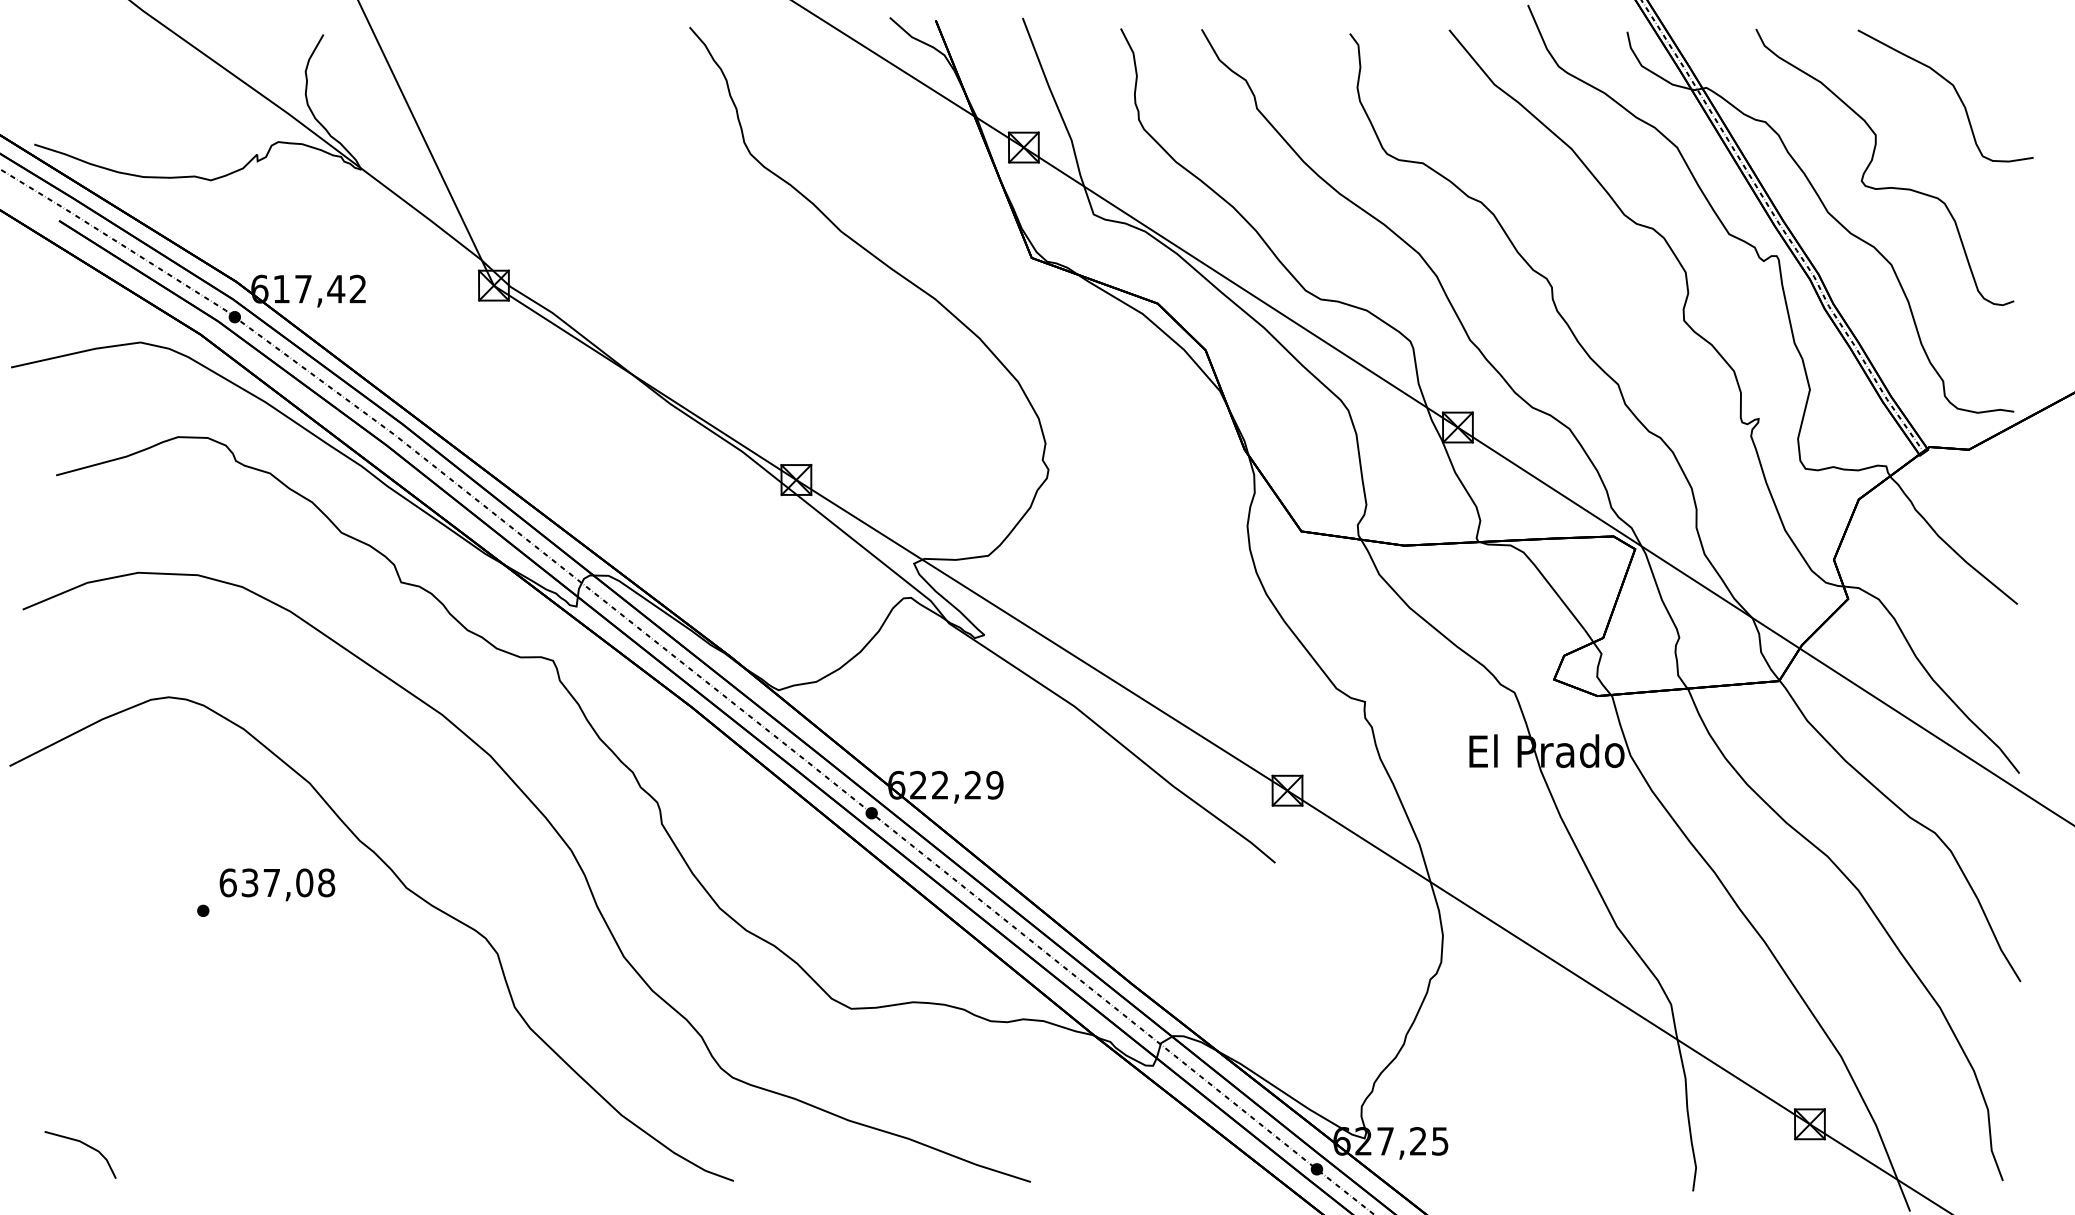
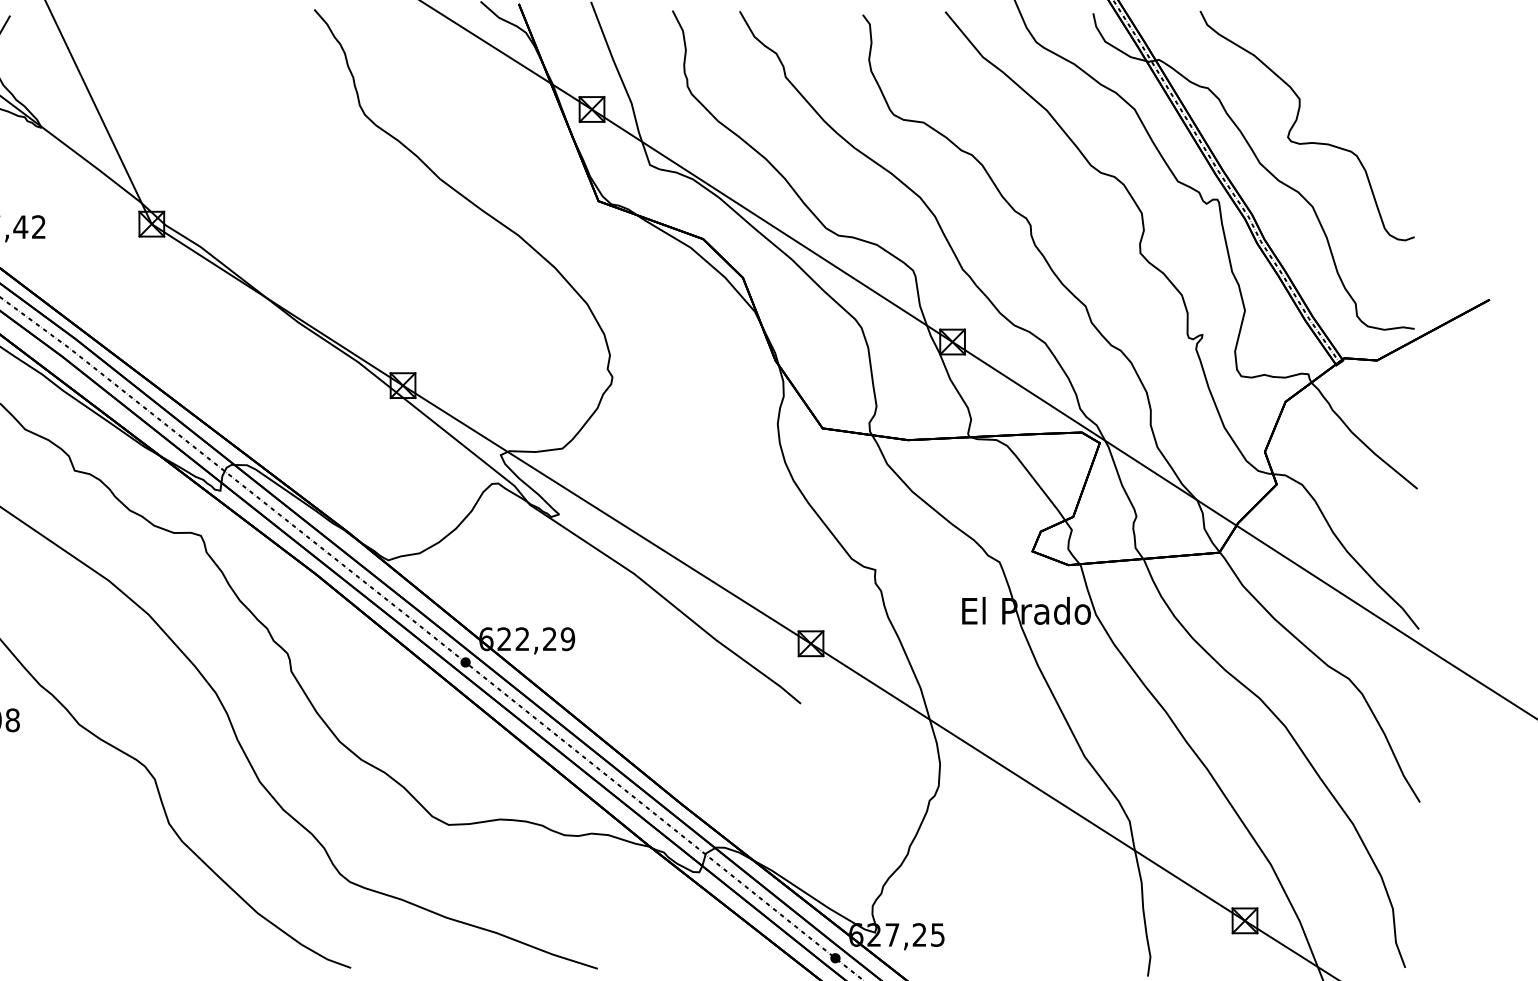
curve: (1954, 90) -> (1365, 62), removed

